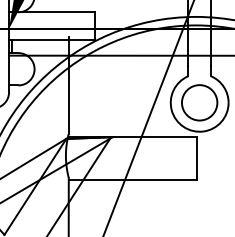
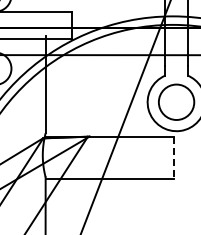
line: (197, 159) -> (174, 158), solid -> dashed

